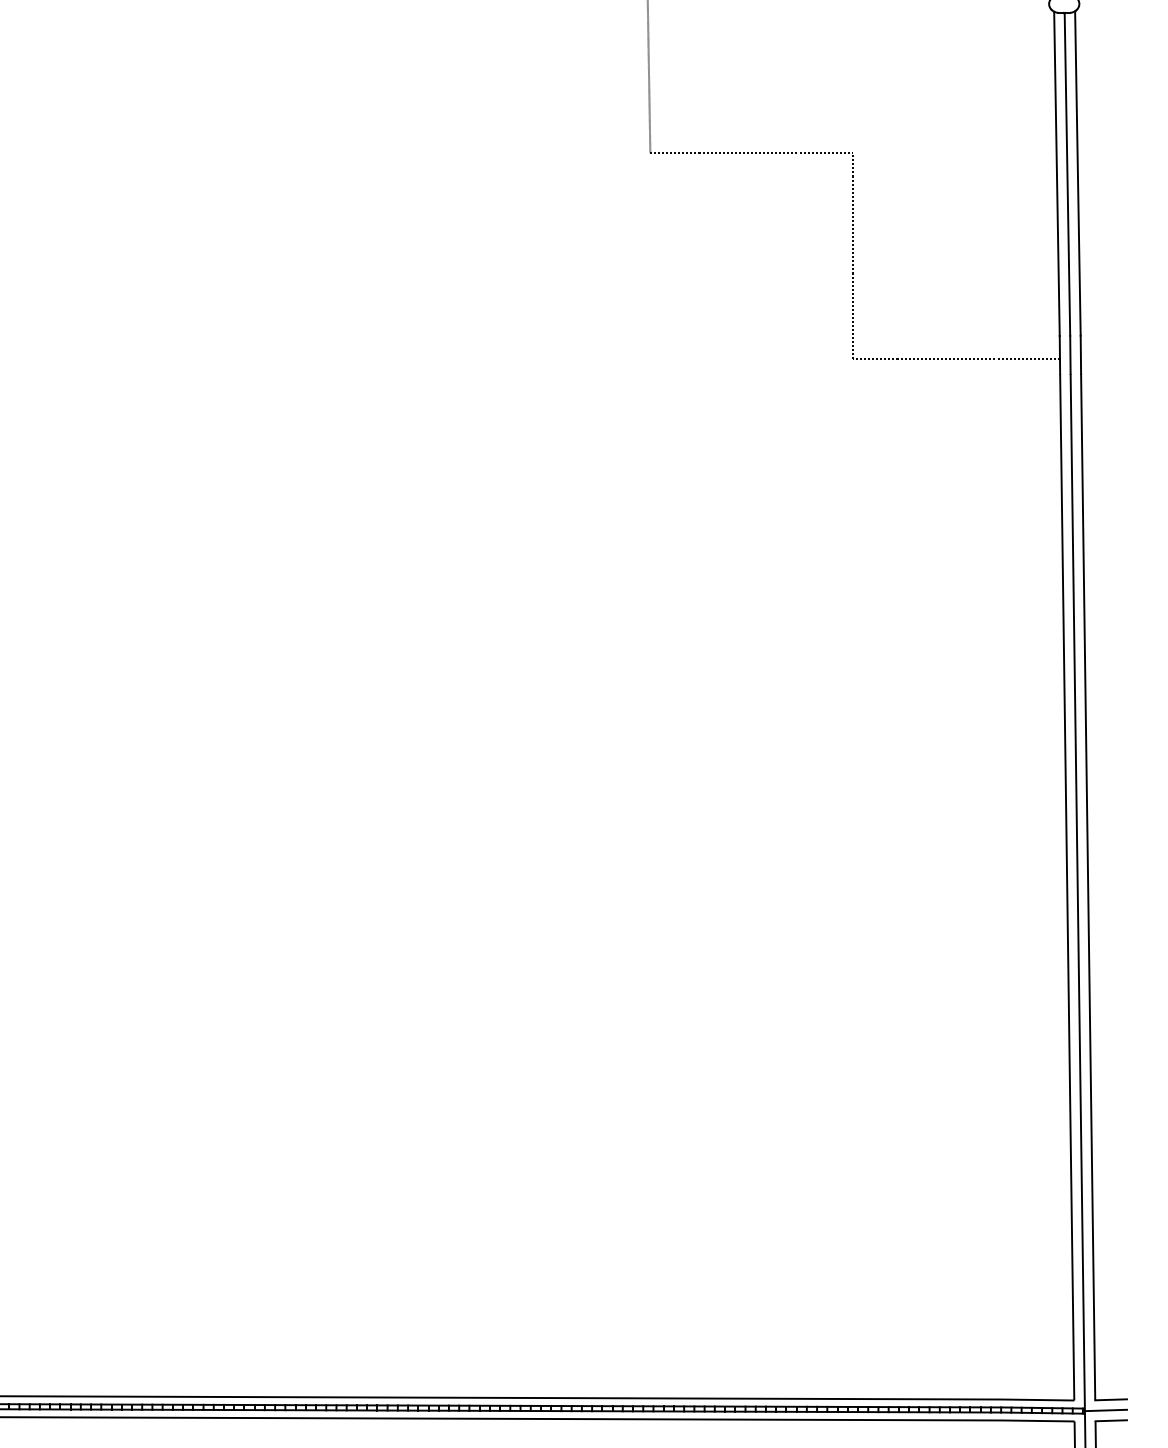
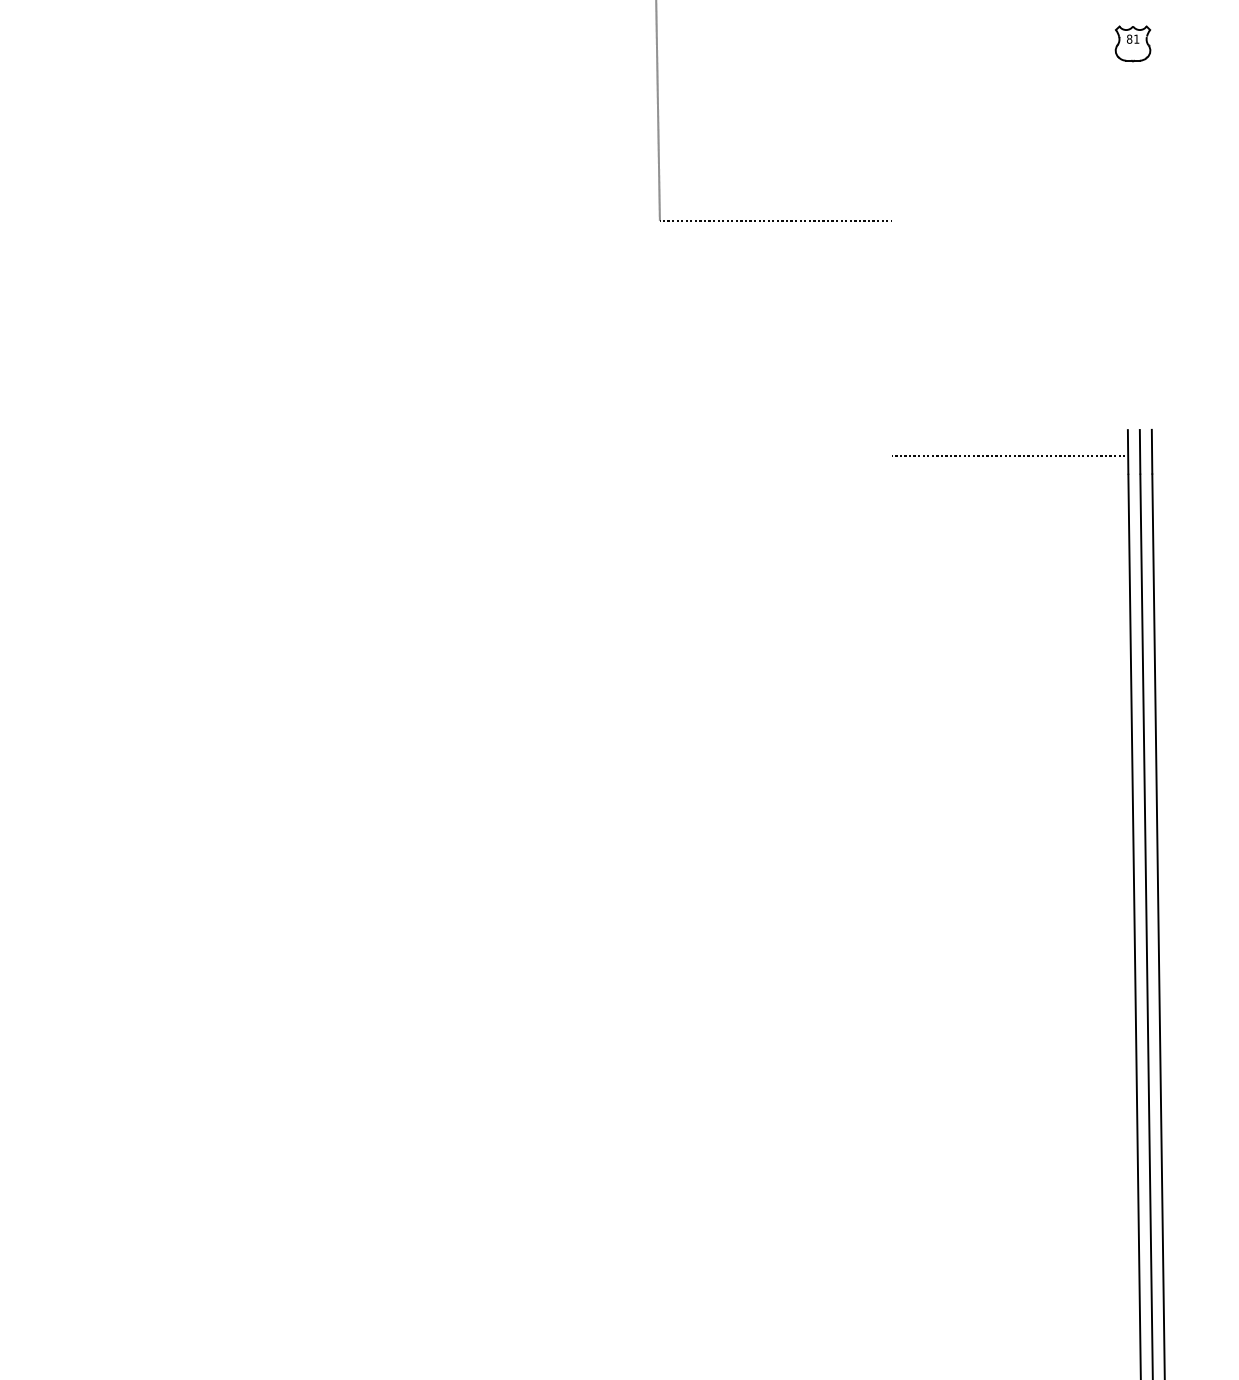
line: (1056, 173) -> (1124, 244), removed
line: (1077, 173) -> (1148, 244), removed
line: (1067, 174) -> (1136, 245), removed
line: (853, 255) -> (892, 338), removed

